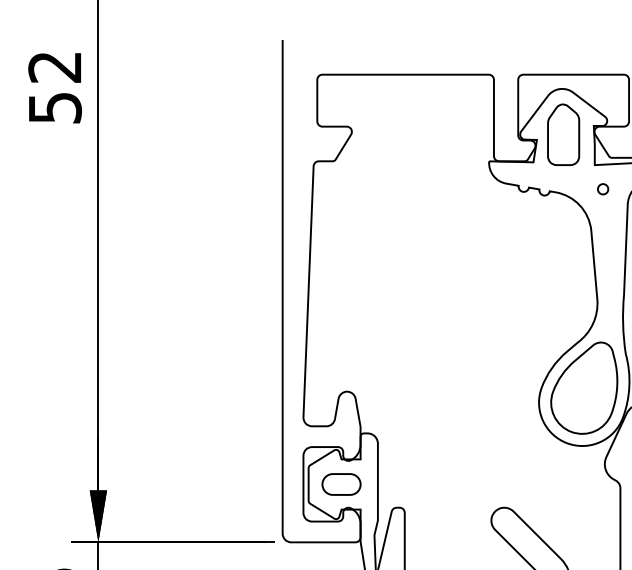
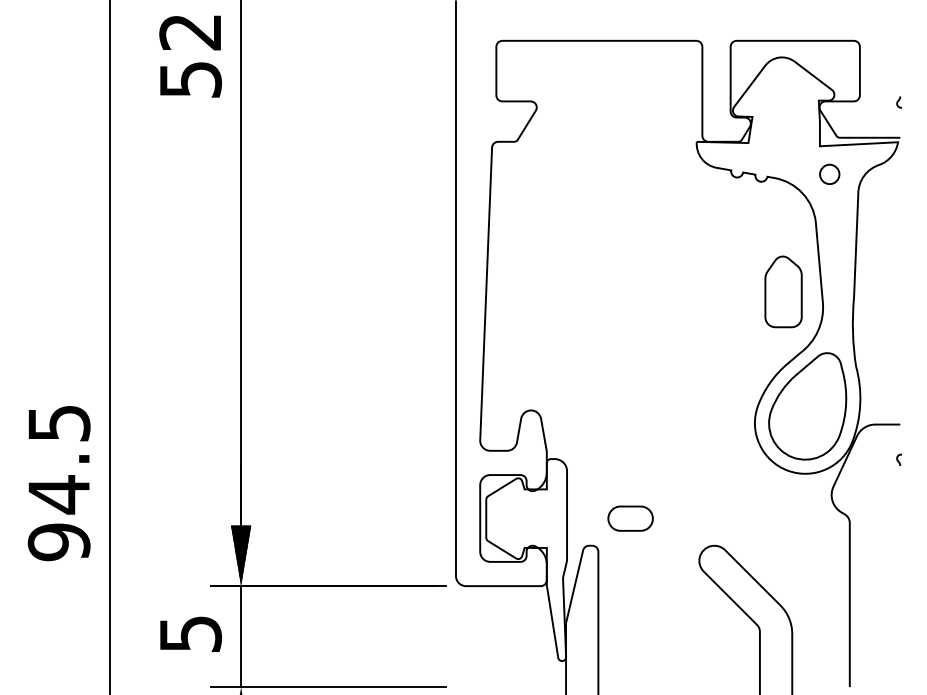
part: (563, 134) -> (783, 291), moved
circle: (602, 189) -> (829, 174), size x1.6
part: (341, 484) -> (630, 518), moved

